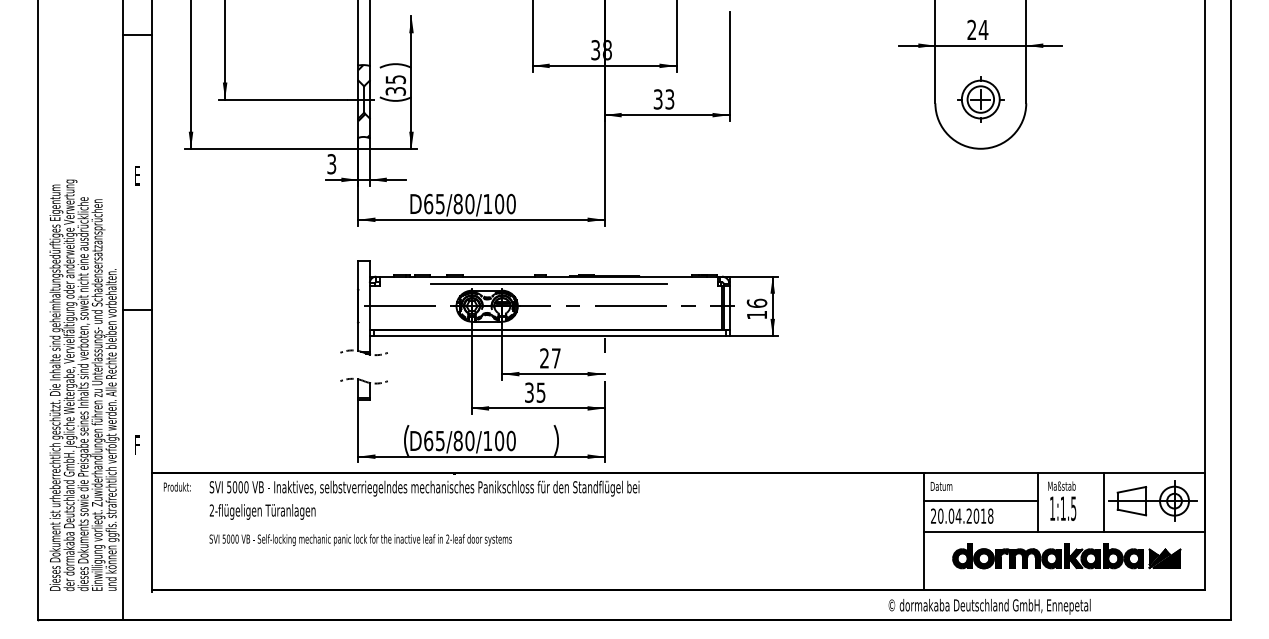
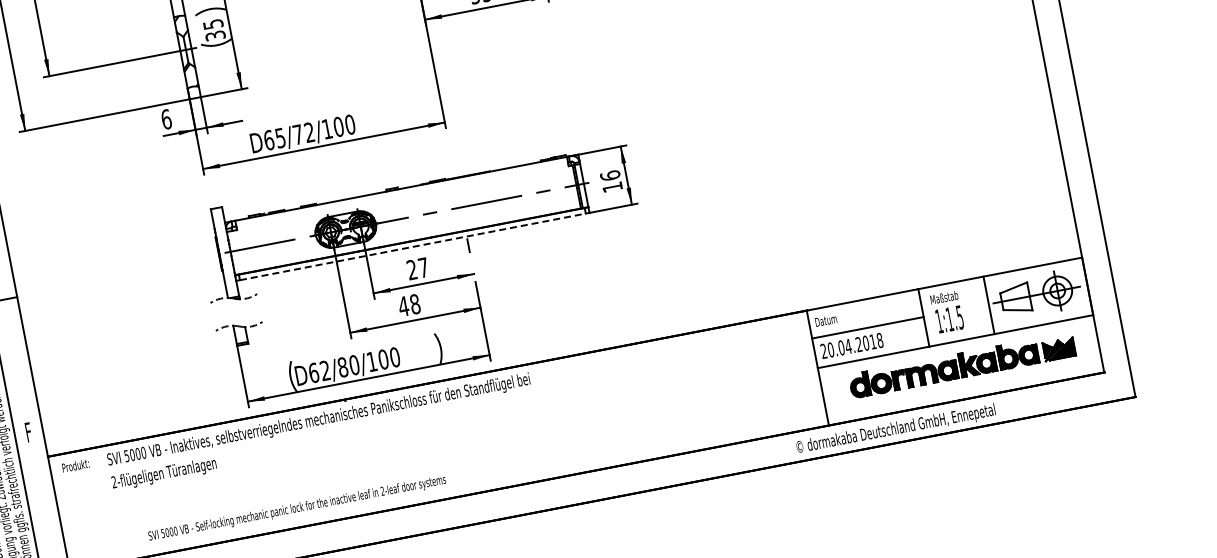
text: (331, 164) -> (166, 119), 3 -> 6
text: (463, 203) -> (303, 133), D65/80/100 -> D65/72/100
line: (548, 284) -> (401, 196), removed
line: (550, 335) -> (413, 246), solid -> dashed
text: (534, 392) -> (408, 305), 35 -> 48
text: (440, 440) -> (325, 370), D65/80/100 -> D62/80/100
text: (360, 539) -> (297, 508), moved

